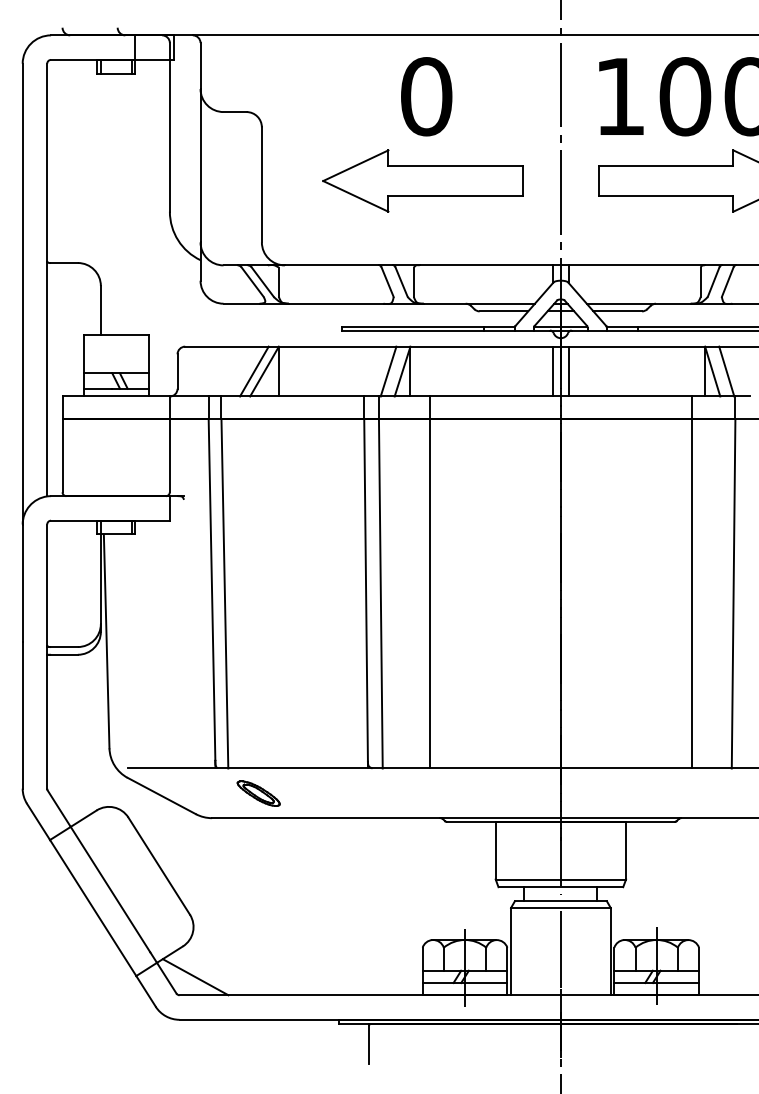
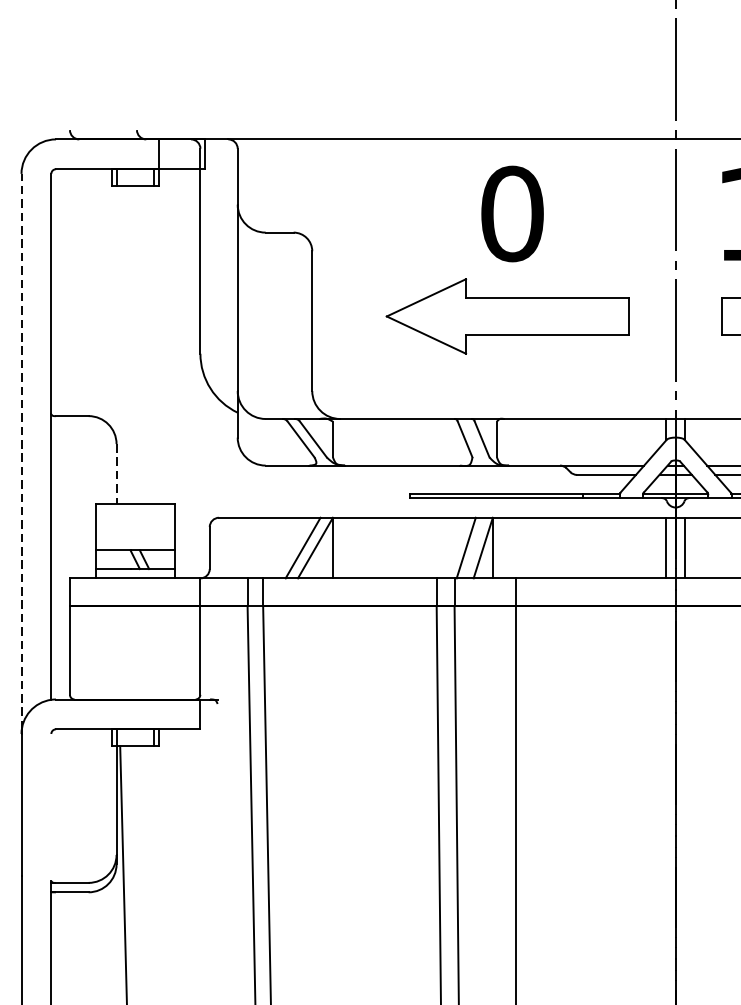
line: (22, 291) -> (21, 450), solid -> dashed
line: (100, 310) -> (116, 473), solid -> dashed
line: (47, 584) -> (51, 806), removed

